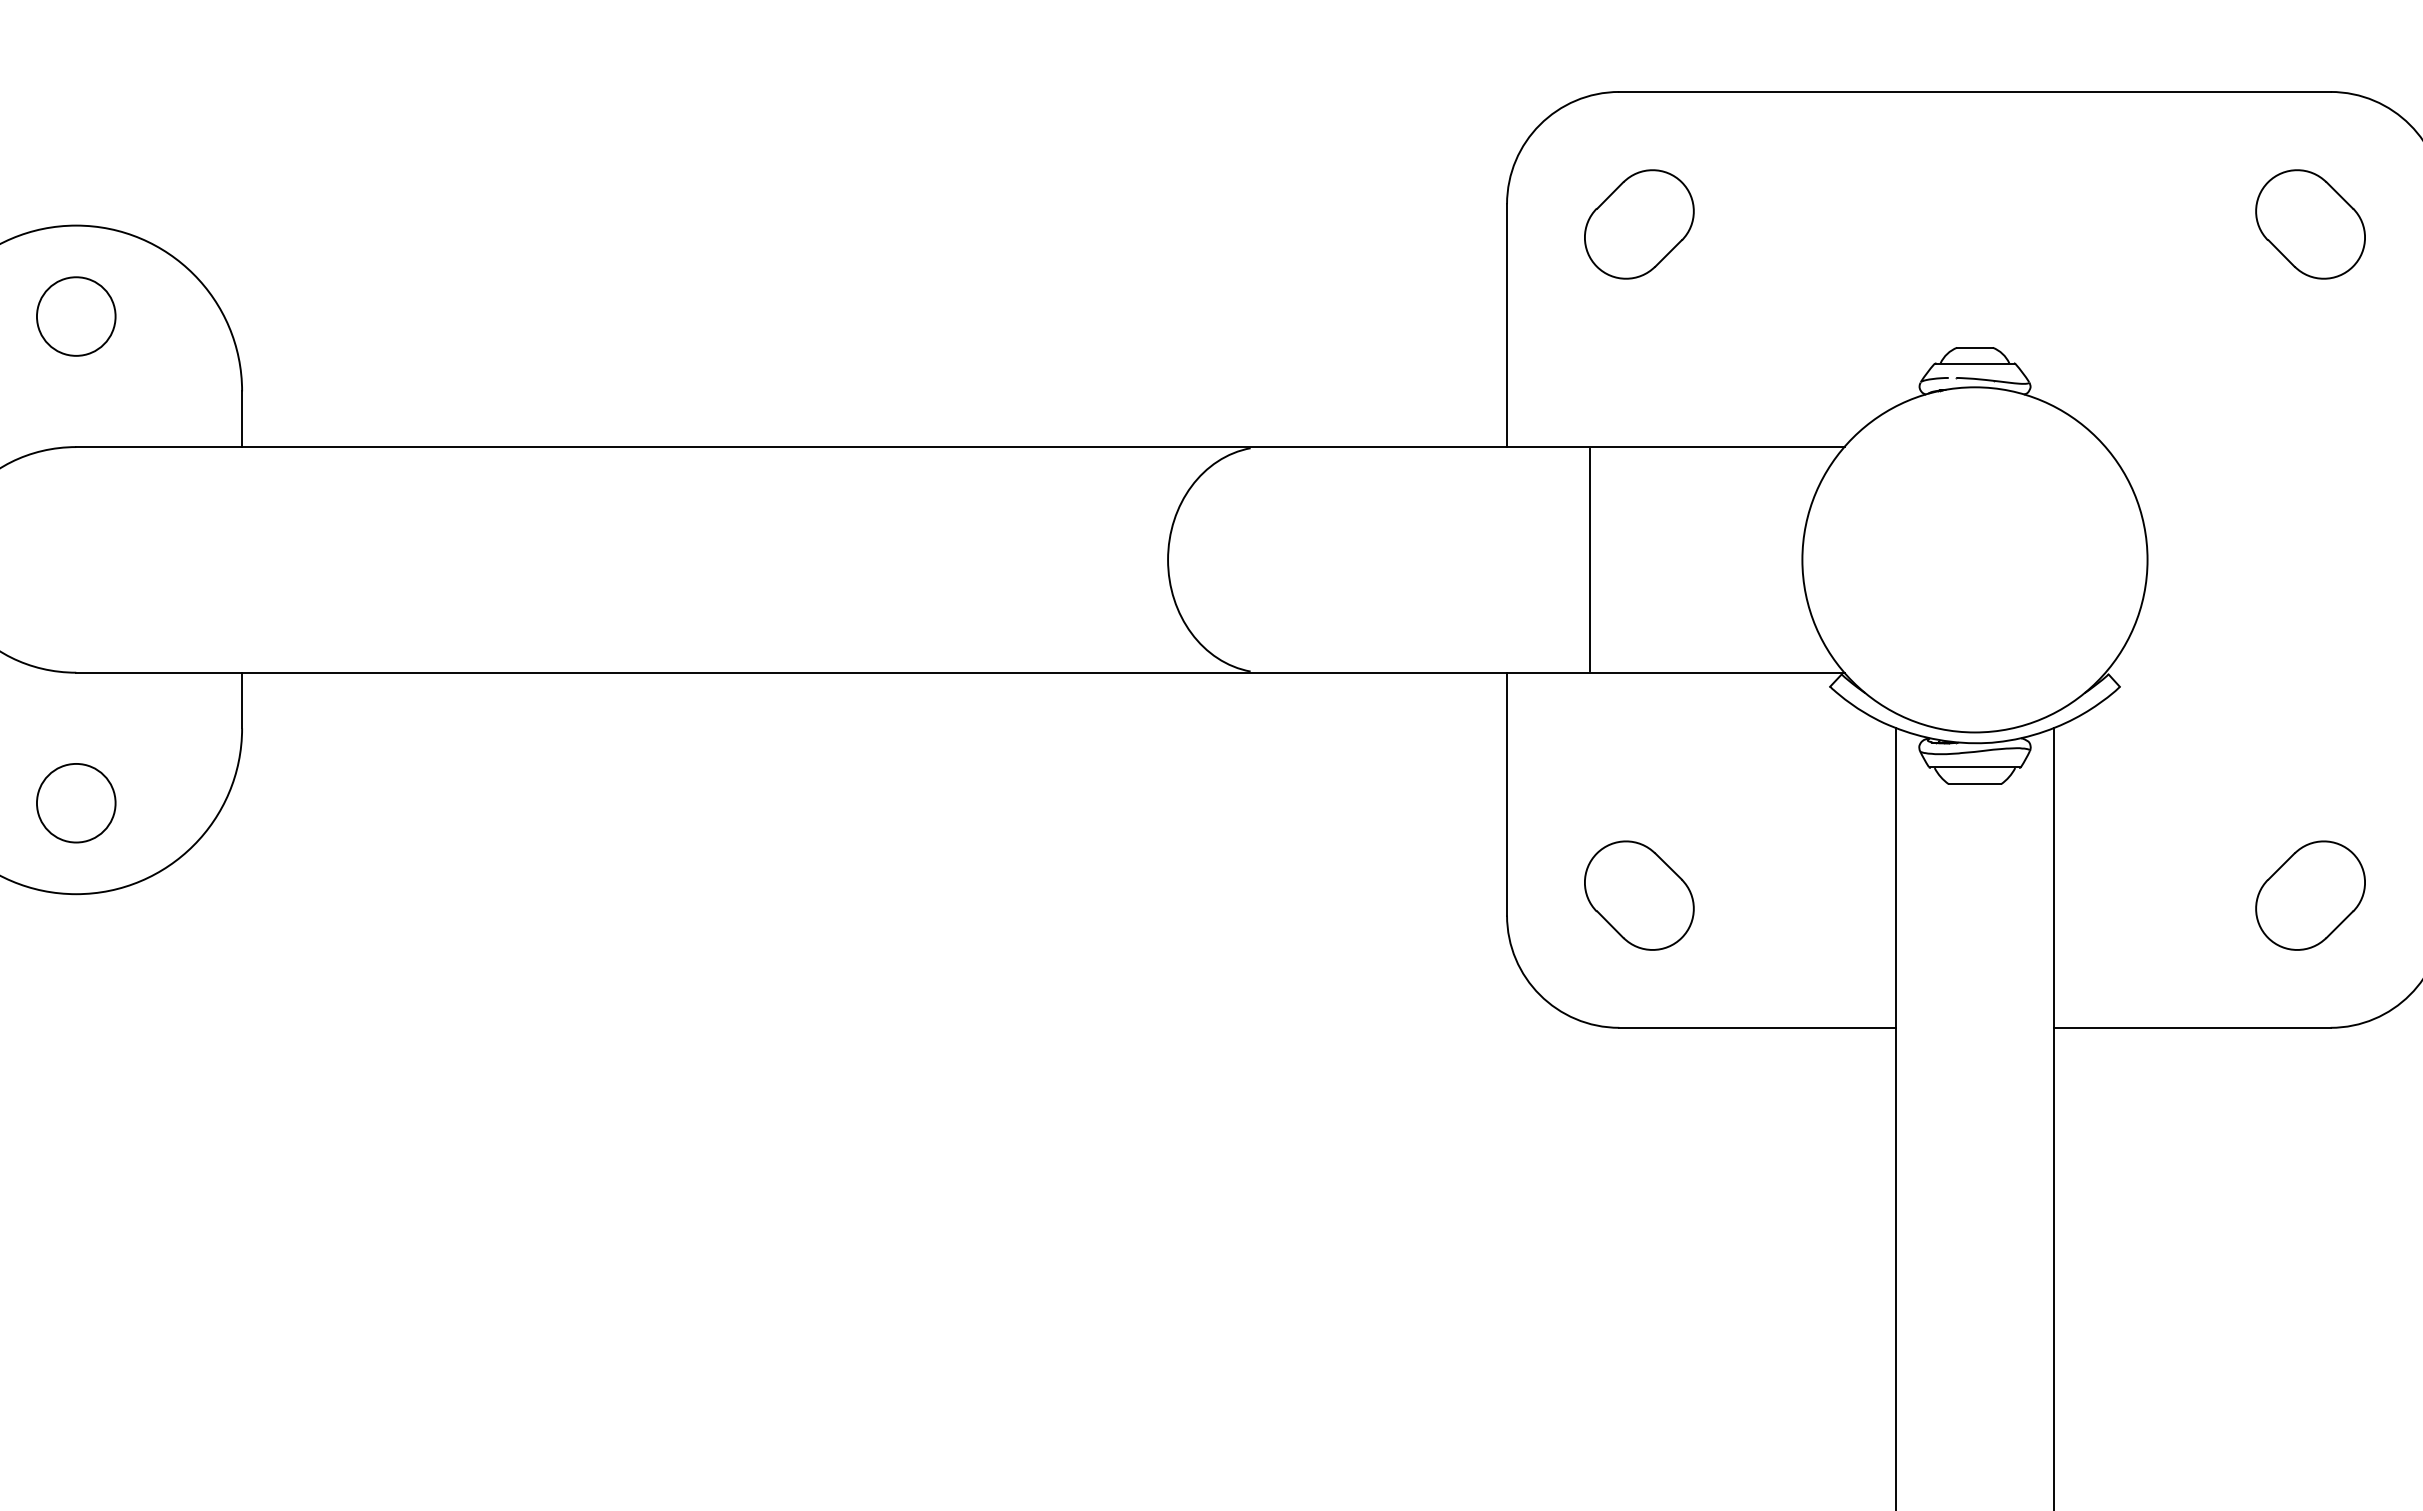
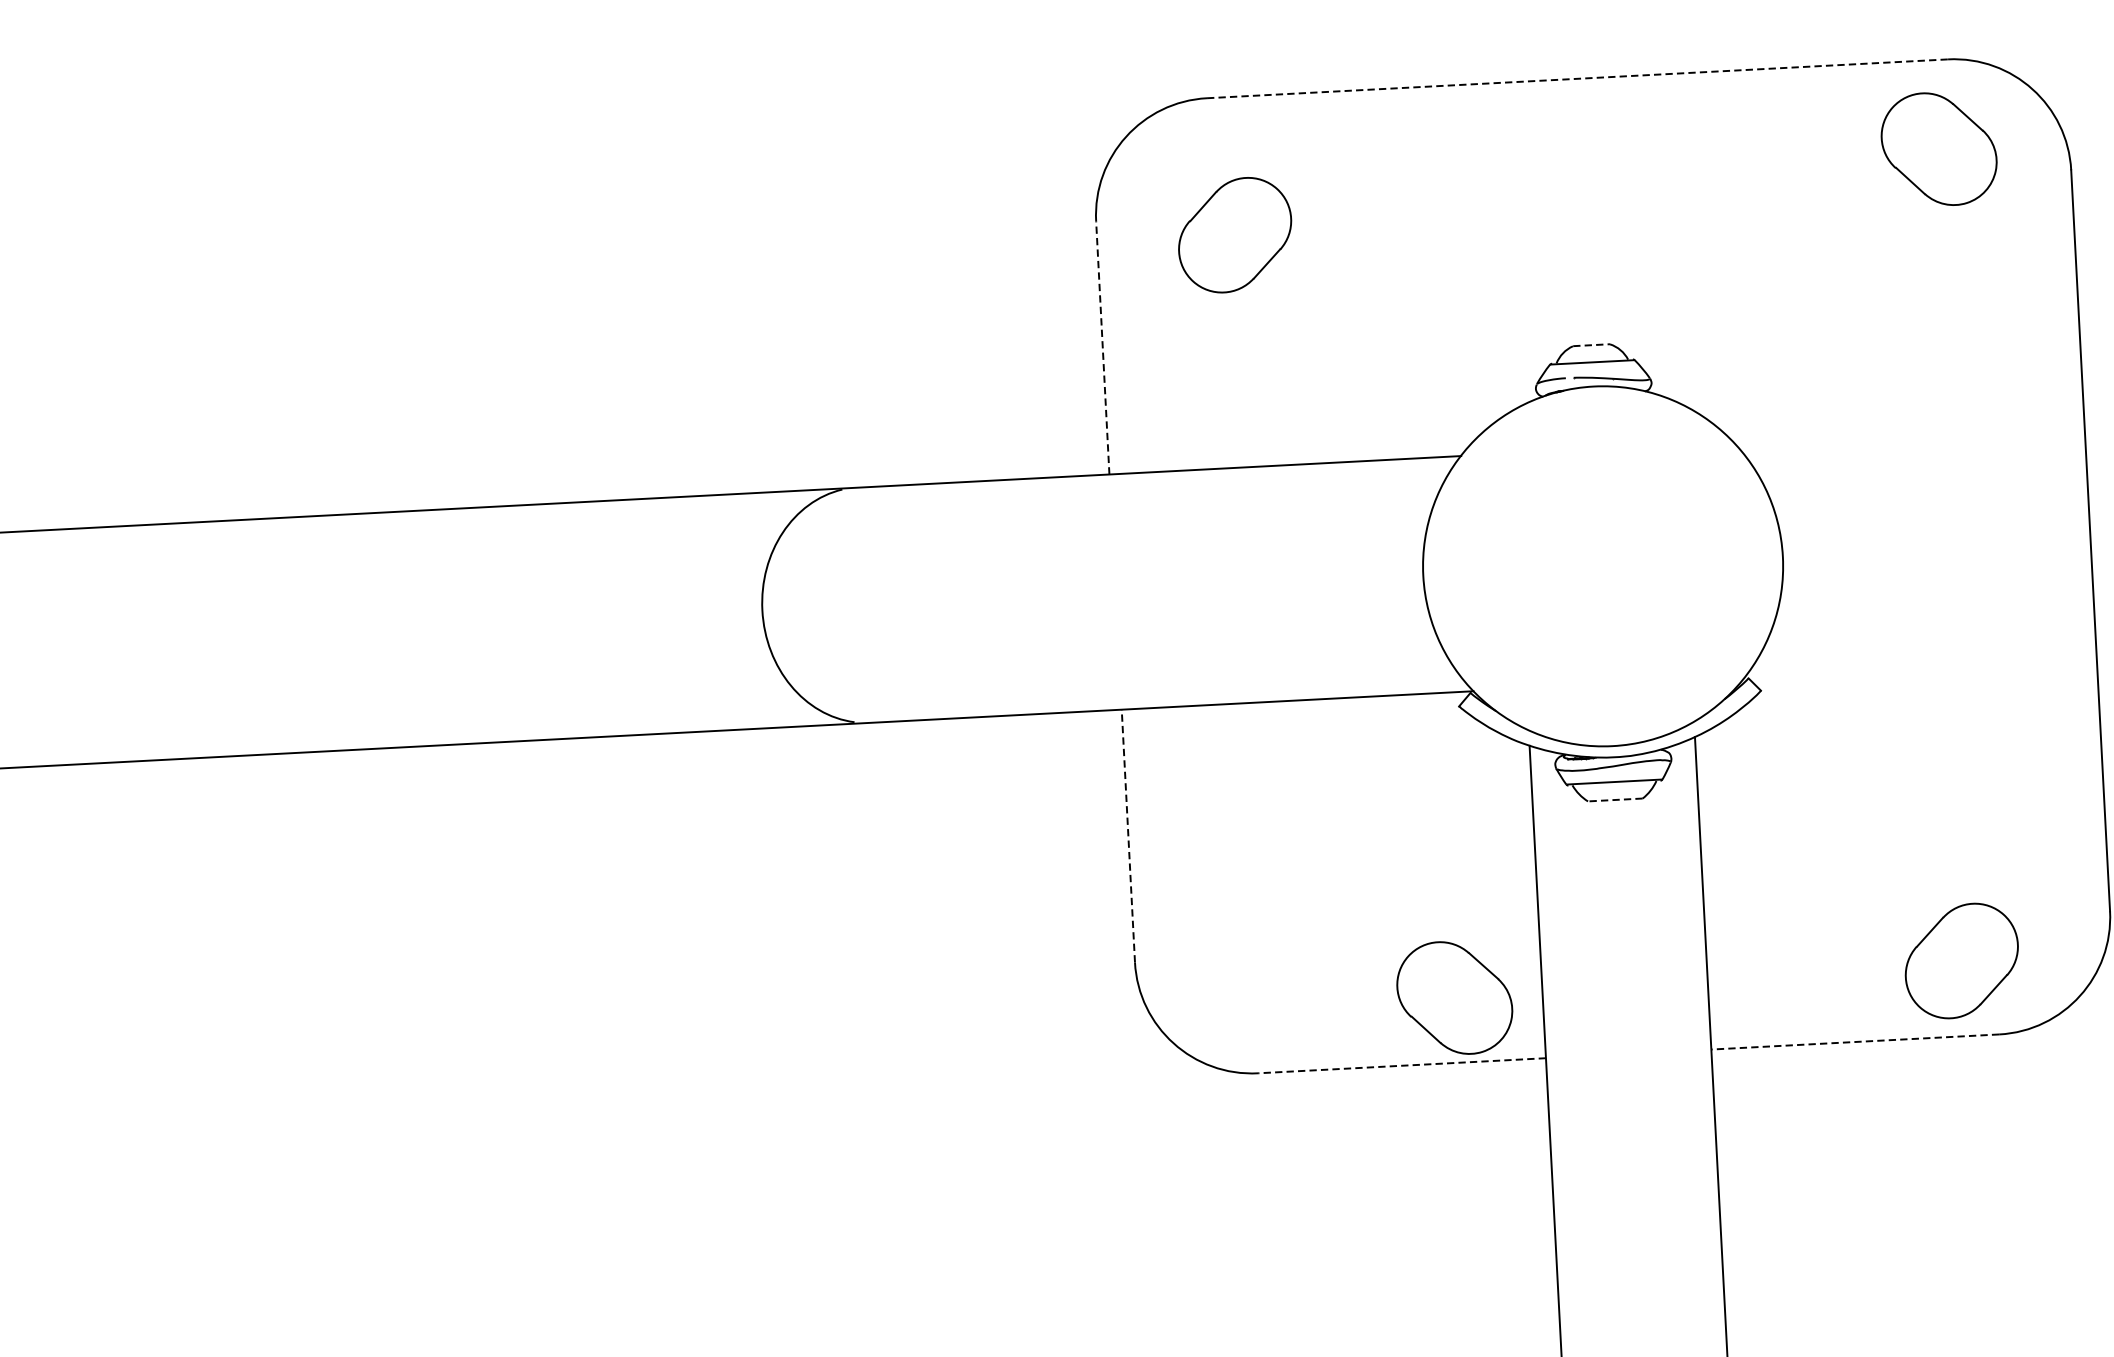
line: (1974, 91) -> (1577, 78), solid -> dashed
part: (2310, 224) -> (1939, 149), moved
line: (1507, 325) -> (1103, 347), solid -> dashed
line: (1975, 347) -> (1592, 345), solid -> dashed
line: (1590, 559) -> (1202, 586), removed
line: (1974, 784) -> (1614, 800), solid -> dashed
line: (1507, 793) -> (1128, 835), solid -> dashed
part: (1639, 895) -> (1454, 997), moved
part: (2310, 895) -> (1961, 960), moved
line: (1756, 1027) -> (1401, 1065), solid -> dashed
line: (2191, 1027) -> (1854, 1041), solid -> dashed

